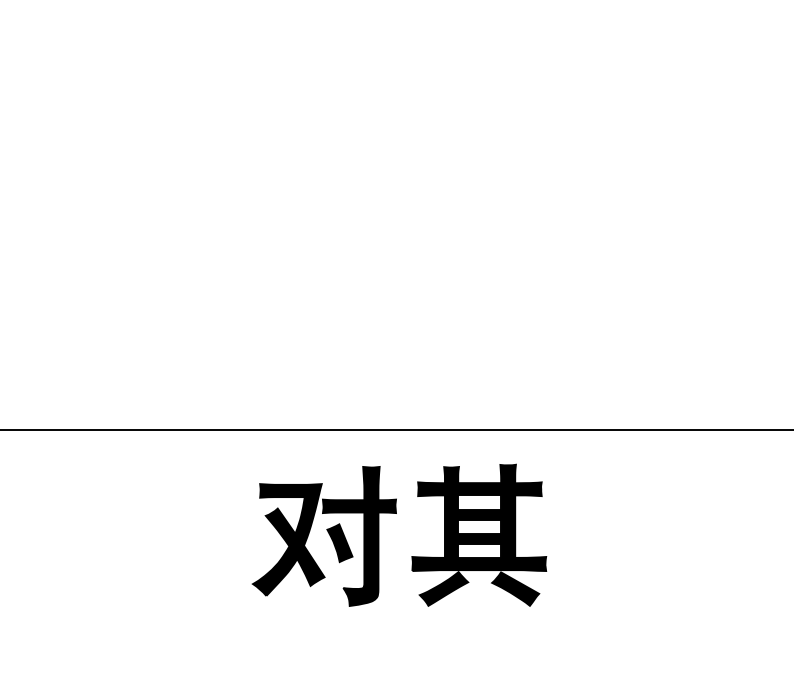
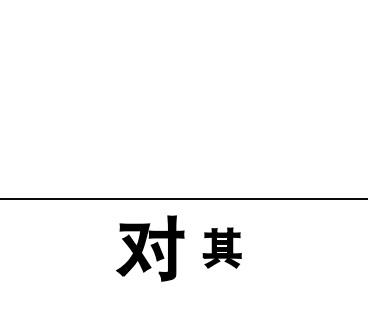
part: (480, 534) -> (222, 247), size x0.6

